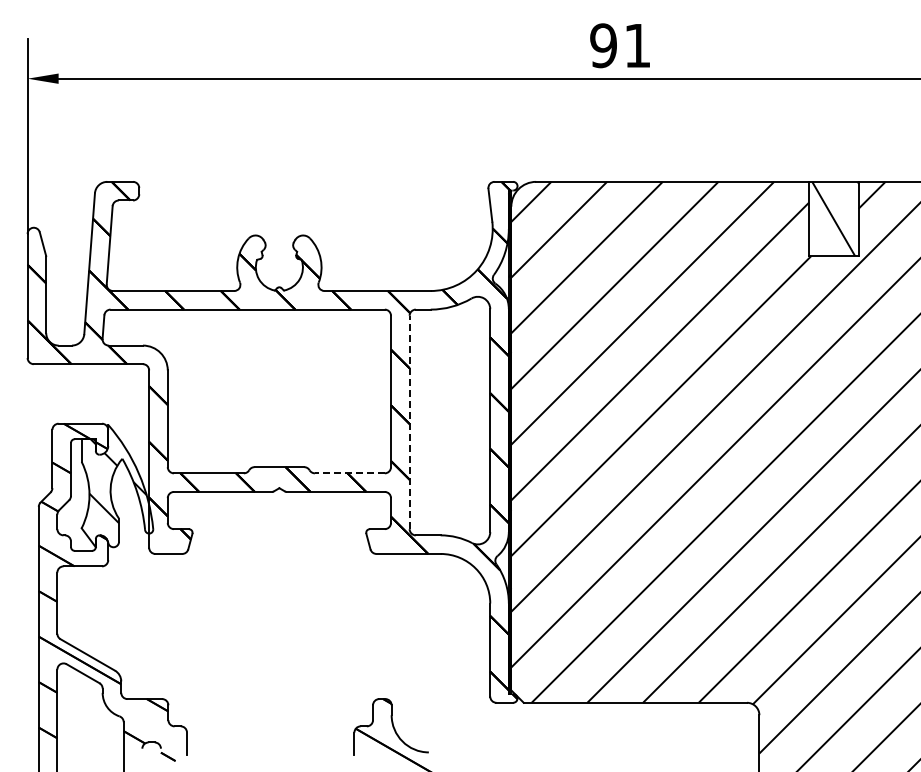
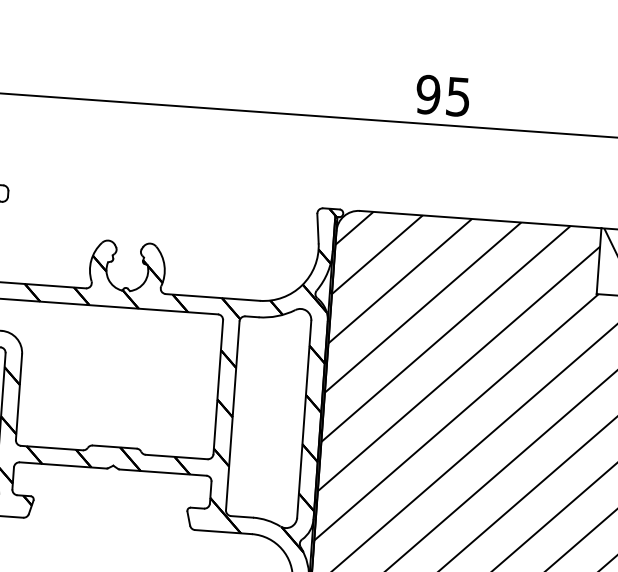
text: (637, 46) -> (458, 97), 91 -> 95
line: (409, 422) -> (232, 415), dashed -> solid
line: (349, 473) -> (176, 457), dashed -> solid

